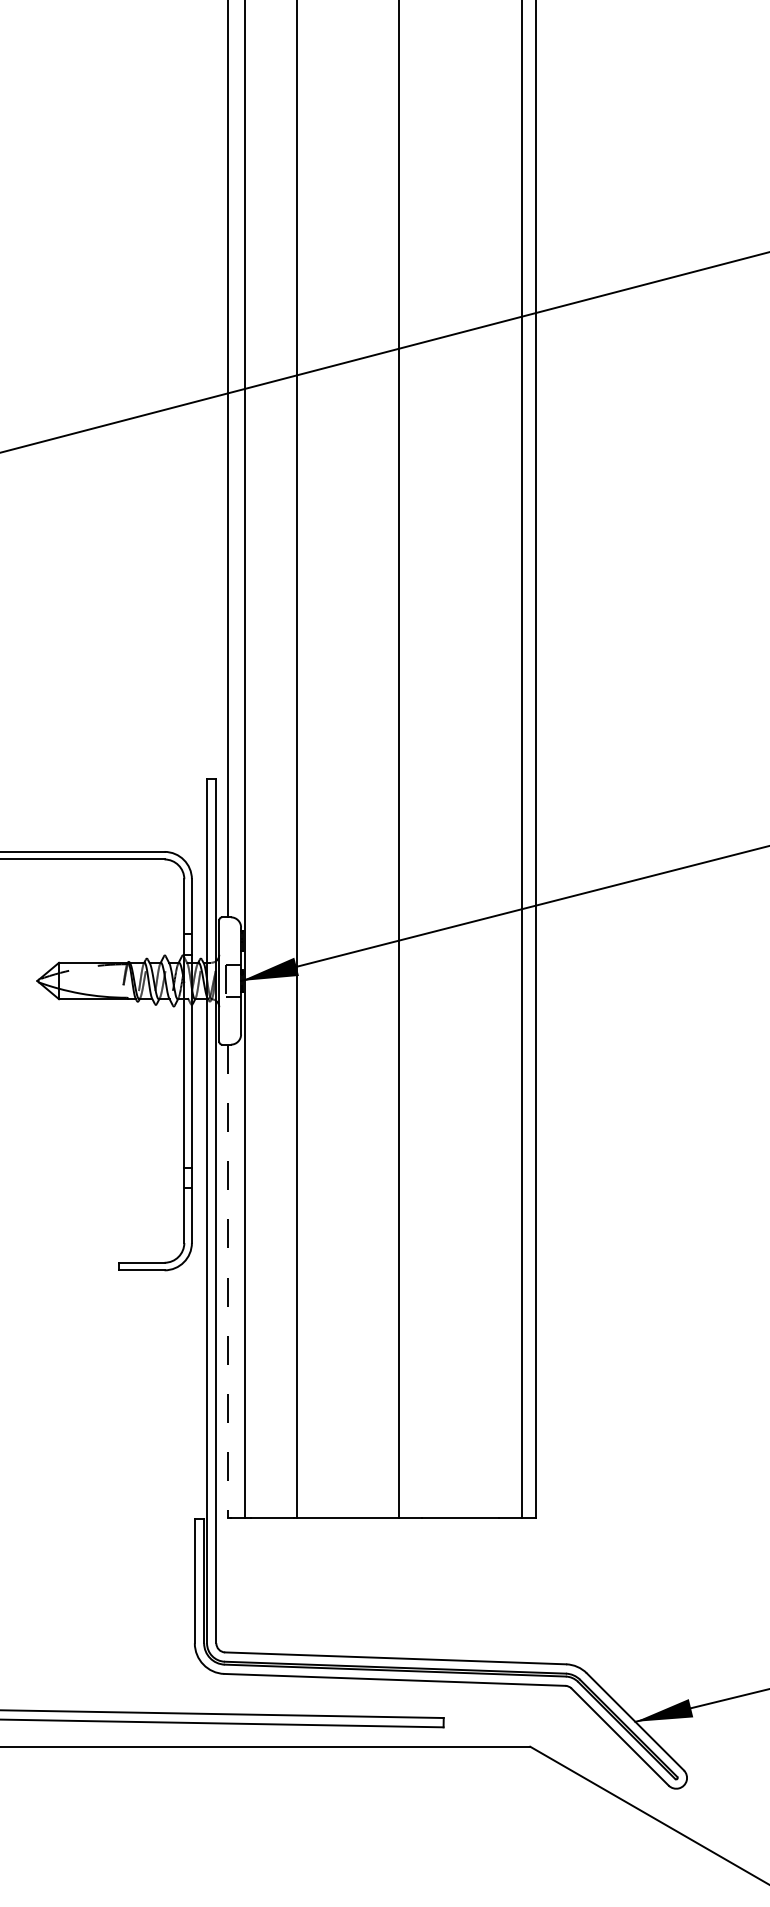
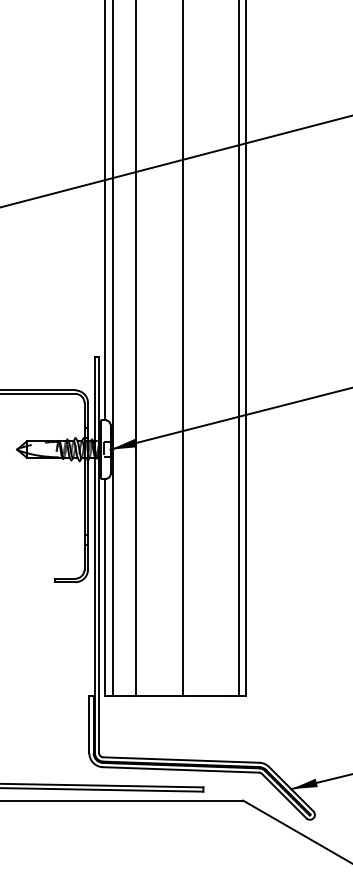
line: (227, 1281) -> (104, 587), dashed -> solid

